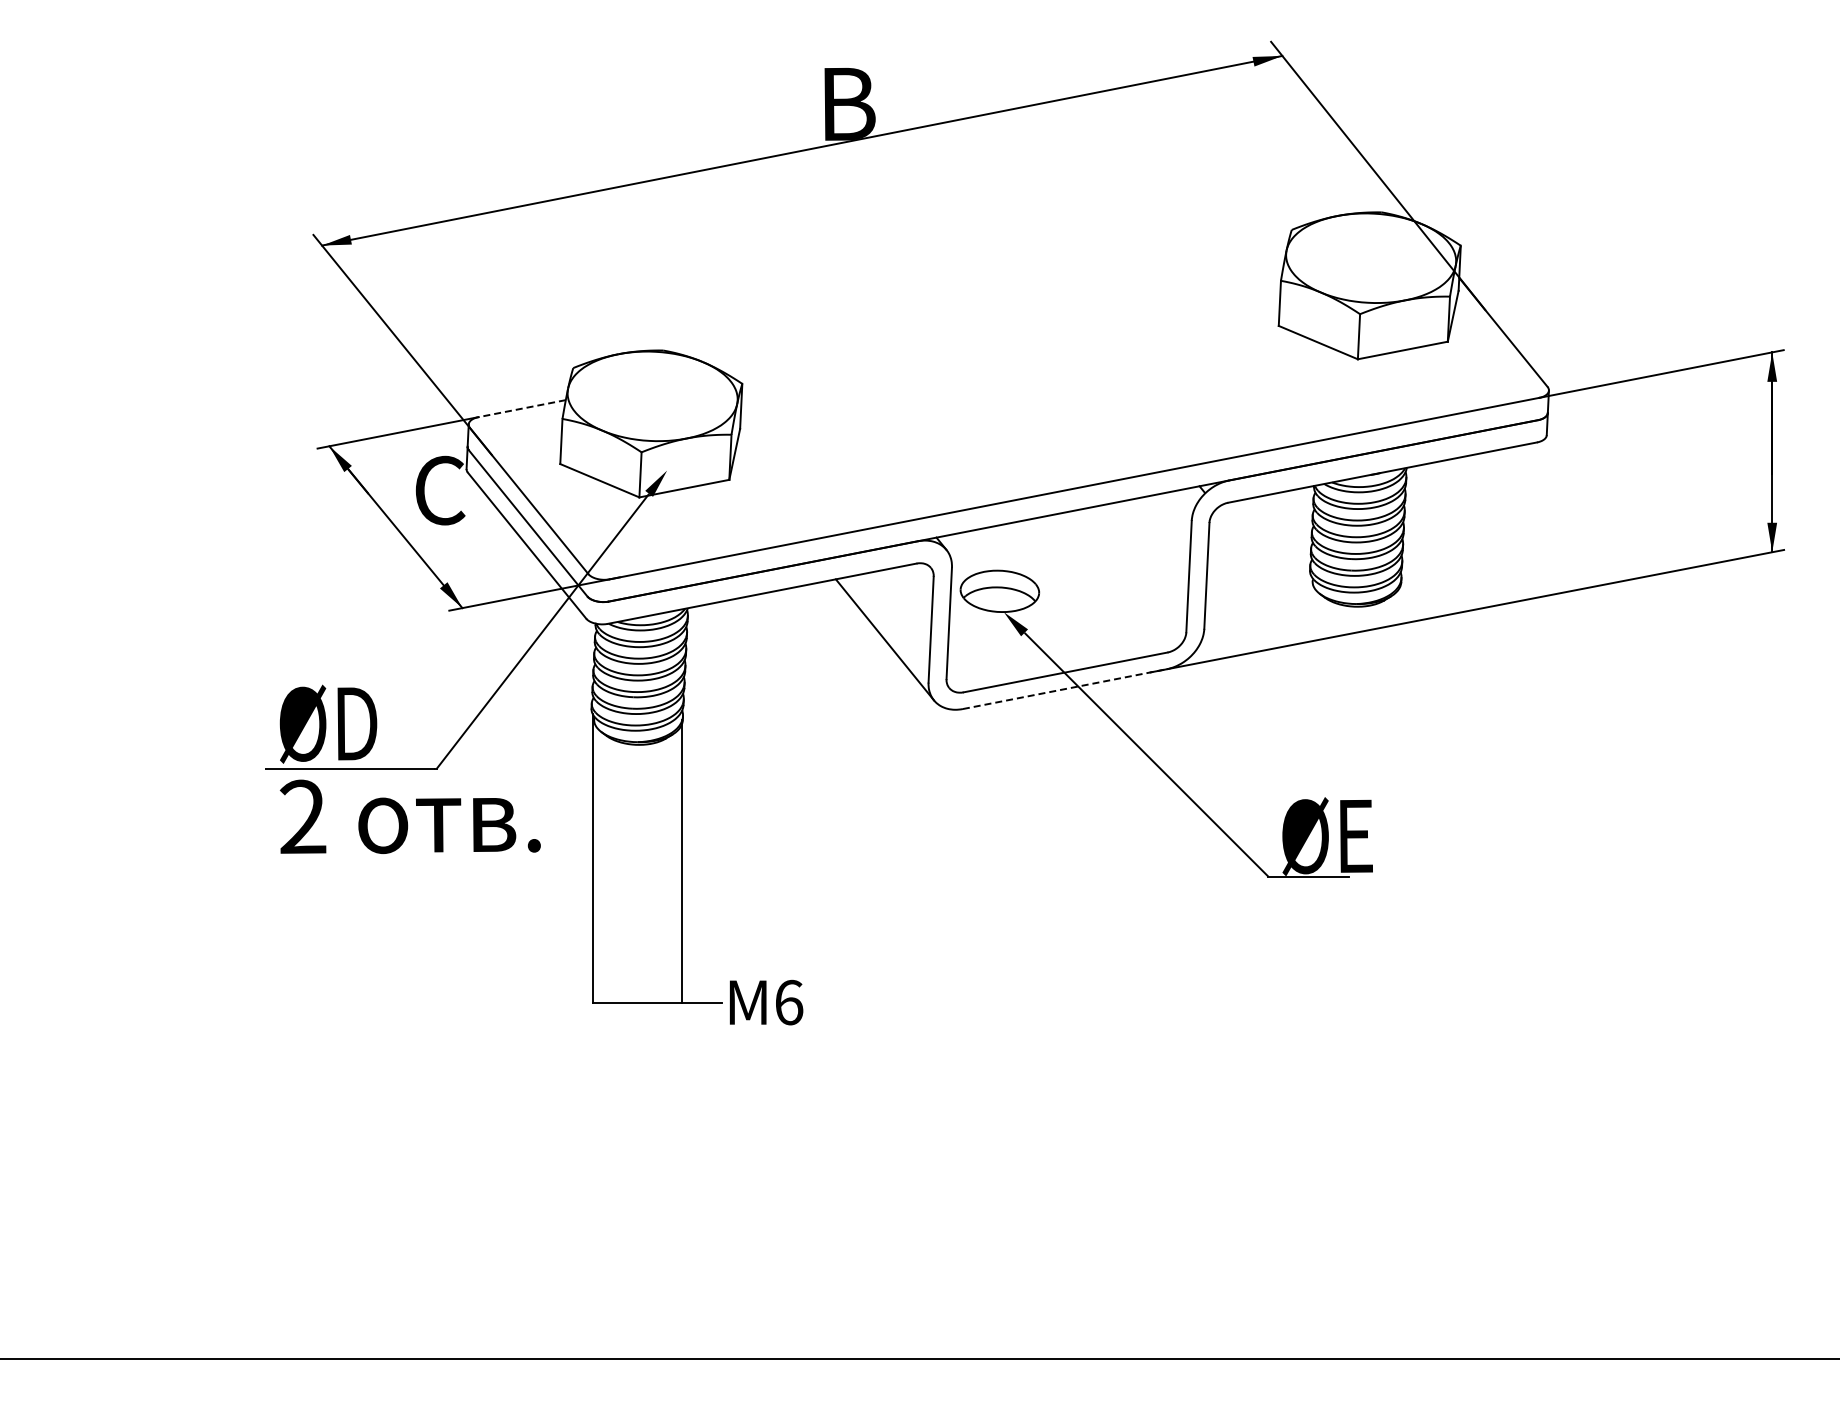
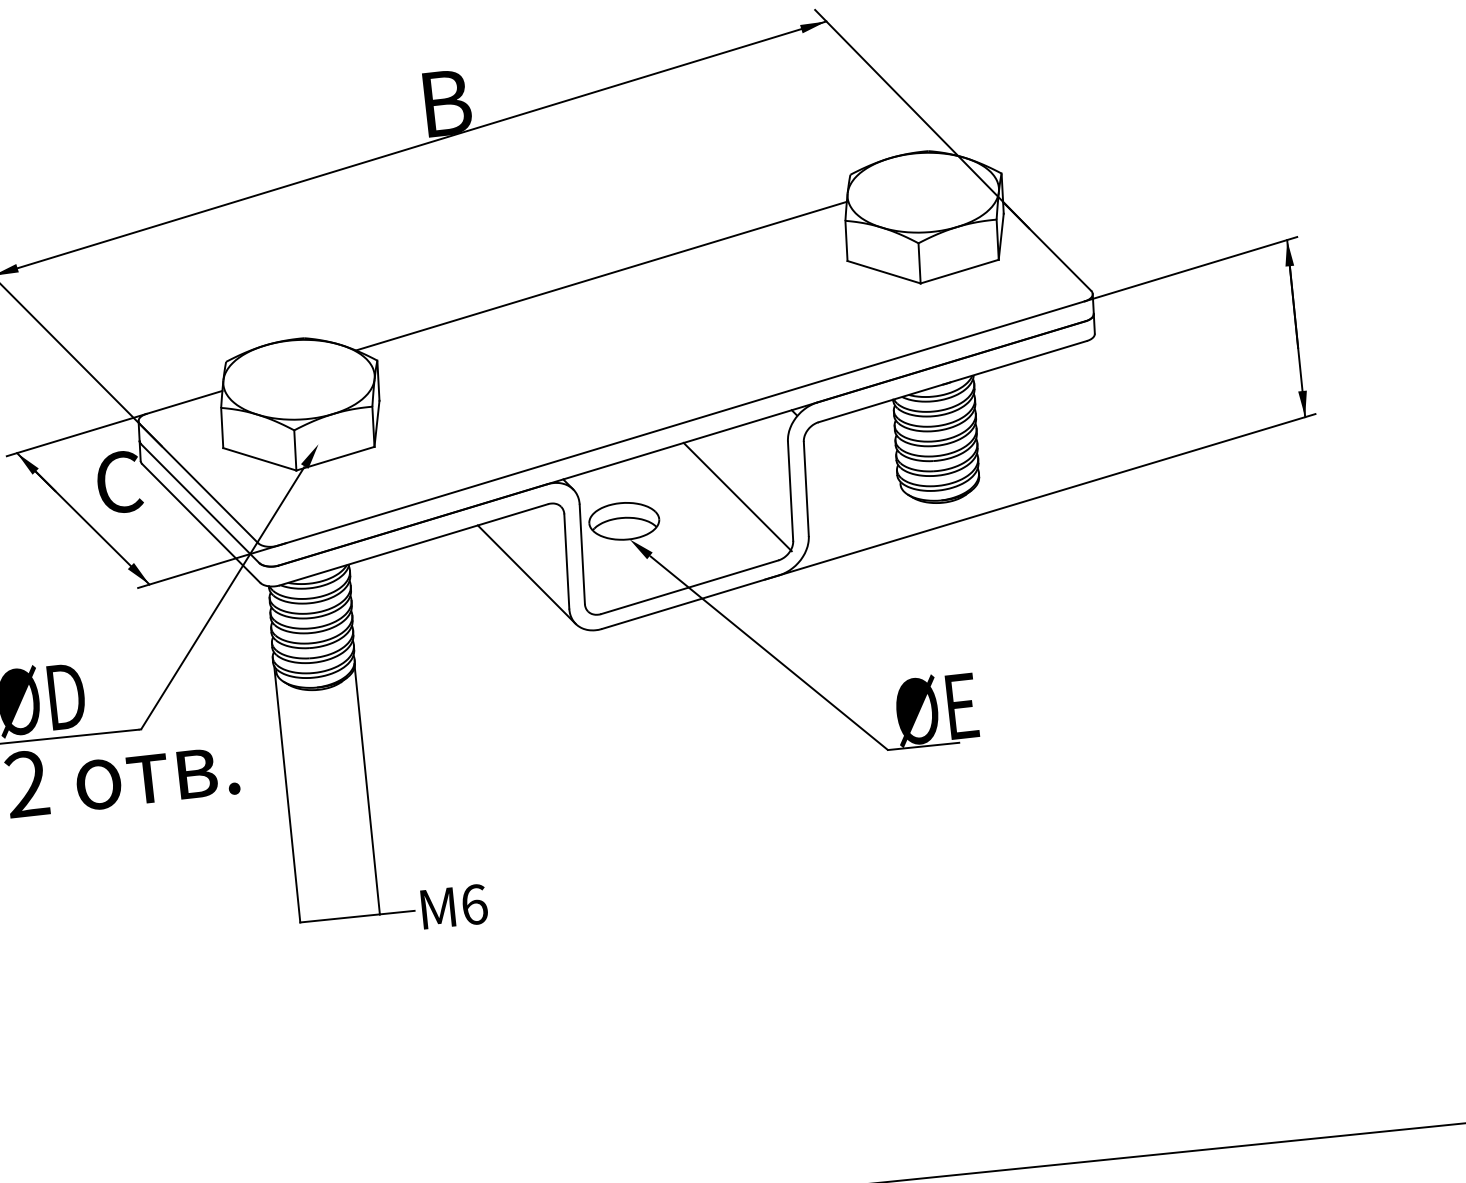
line: (1001, 314) -> (600, 275), added
line: (521, 408) -> (183, 402), dashed -> solid
line: (1129, 576) -> (737, 496), added
line: (1064, 689) -> (690, 602), dashed -> solid

